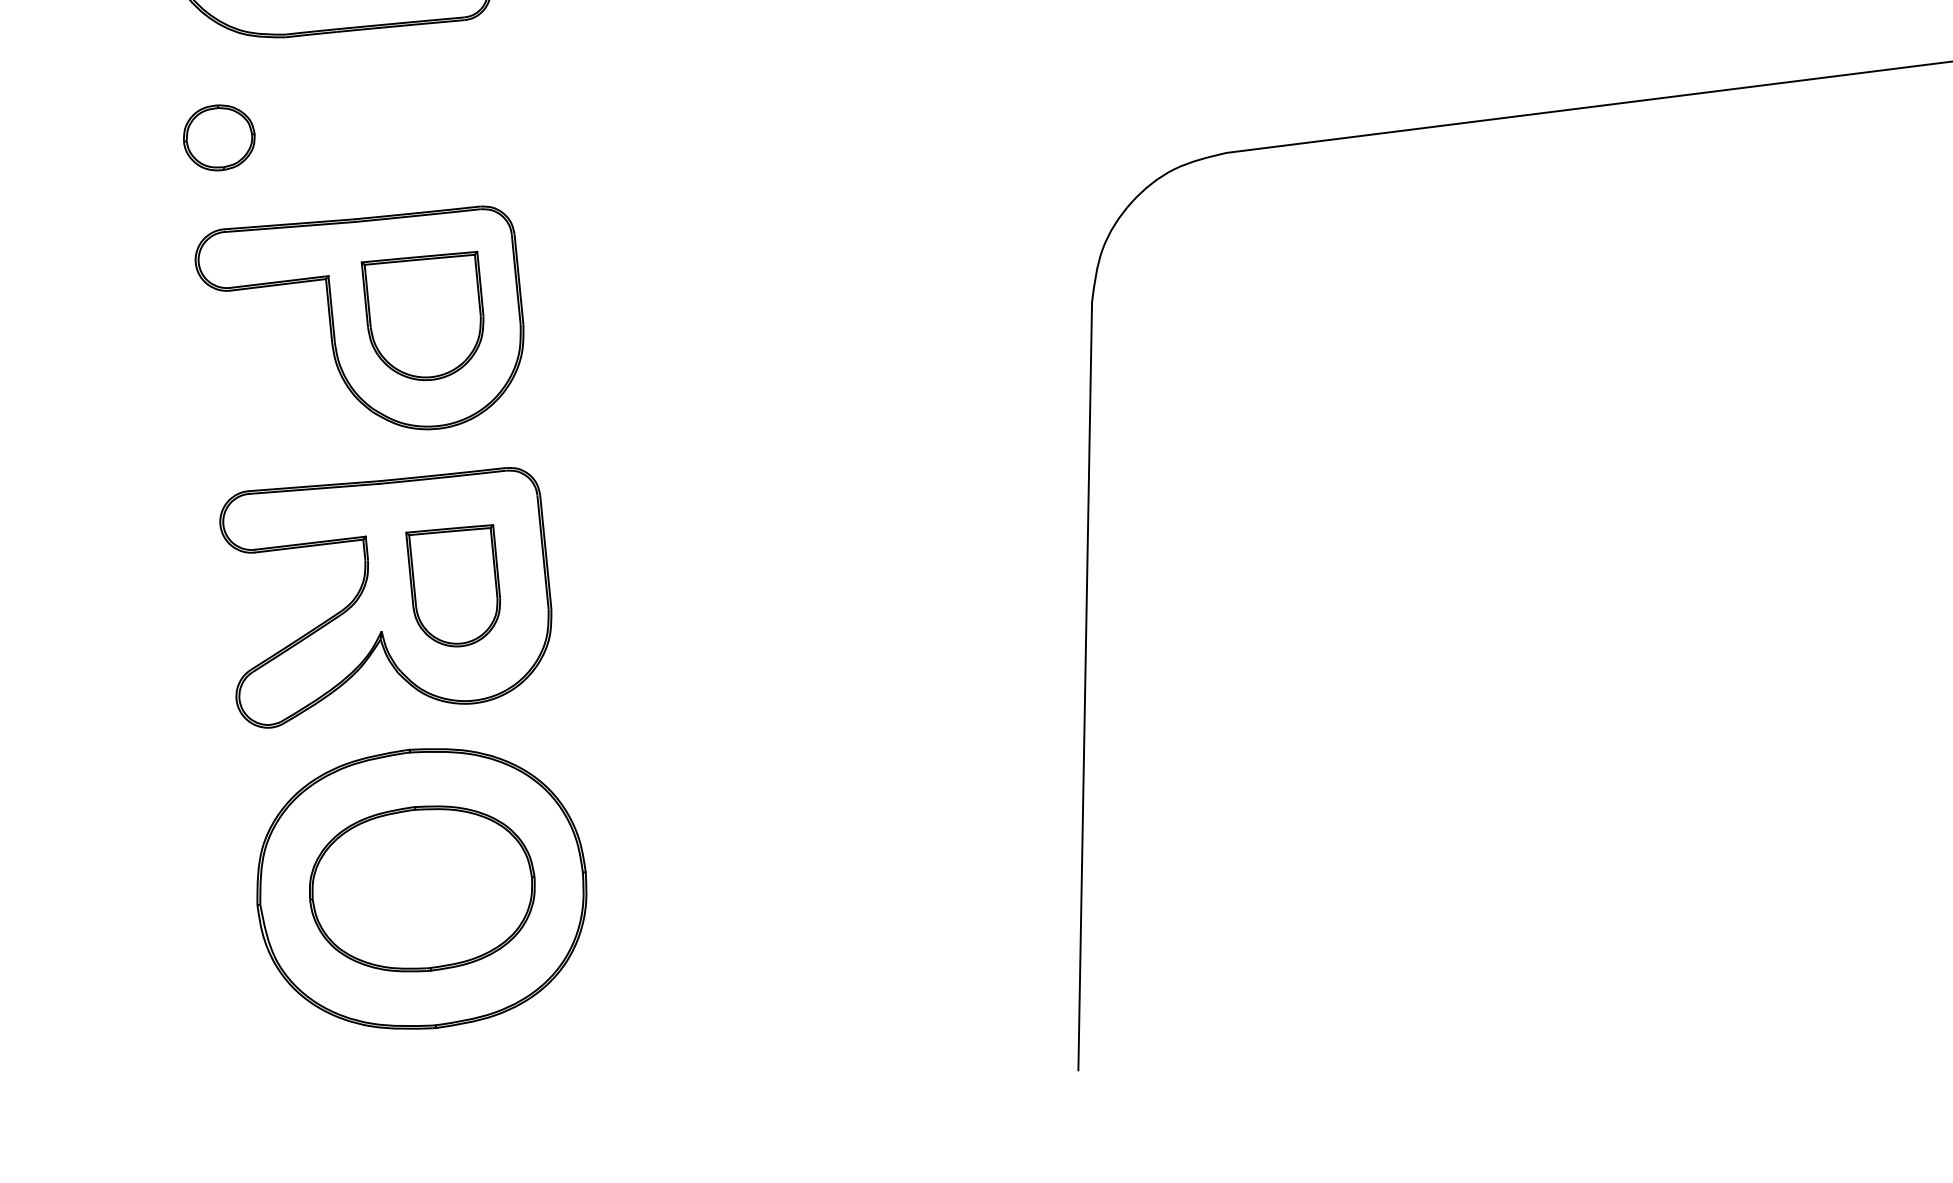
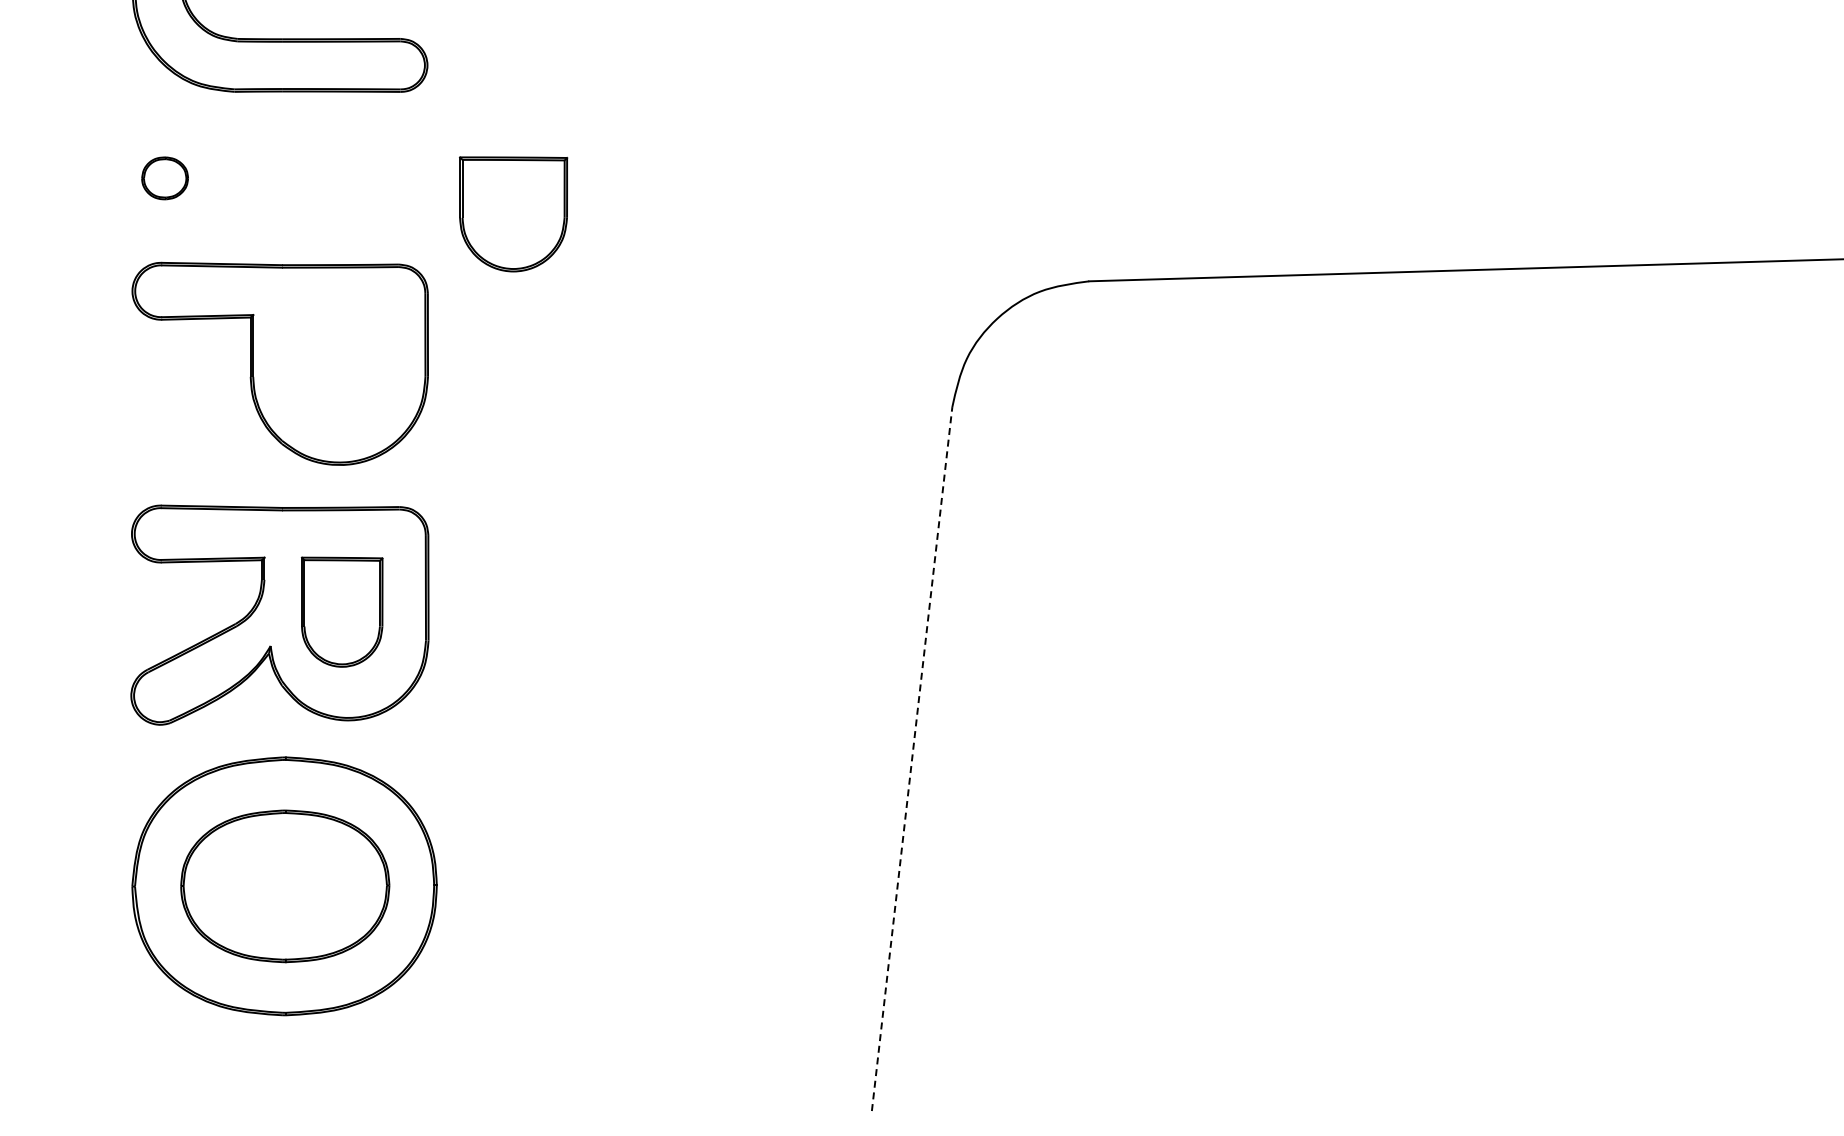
part: (218, 138) -> (164, 178), size x0.7
part: (425, 318) -> (513, 214), moved
line: (1085, 685) -> (912, 758), solid -> dashed

